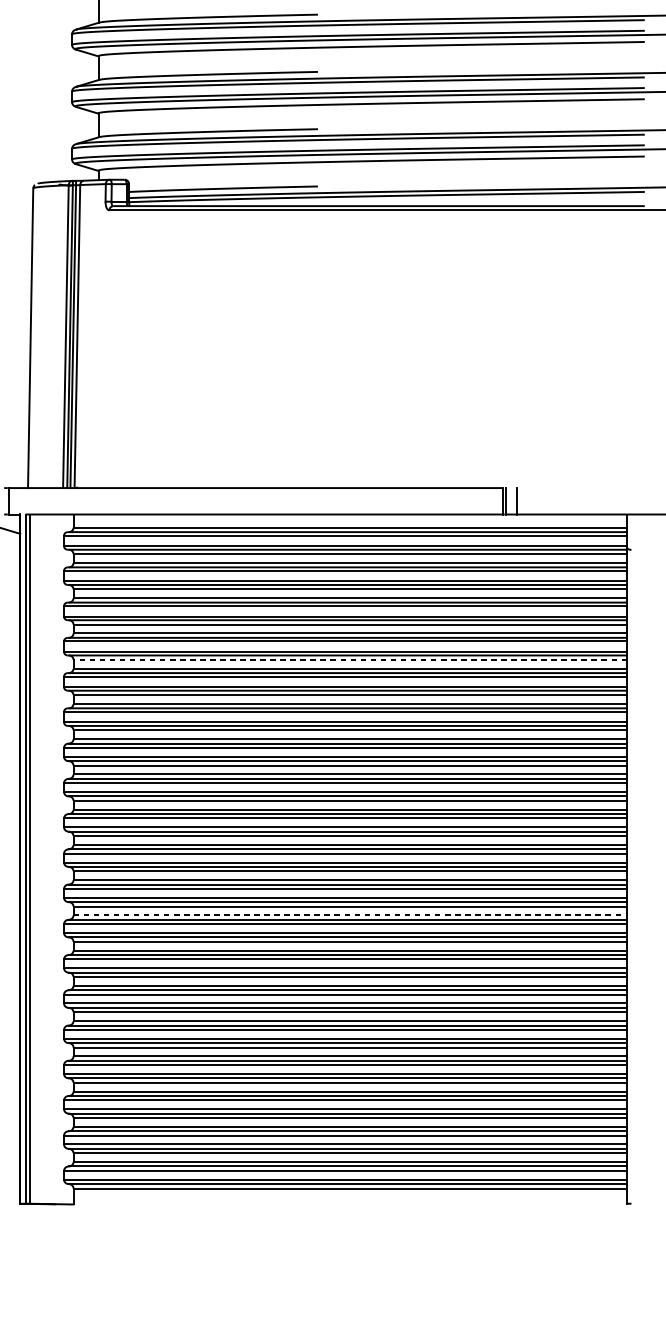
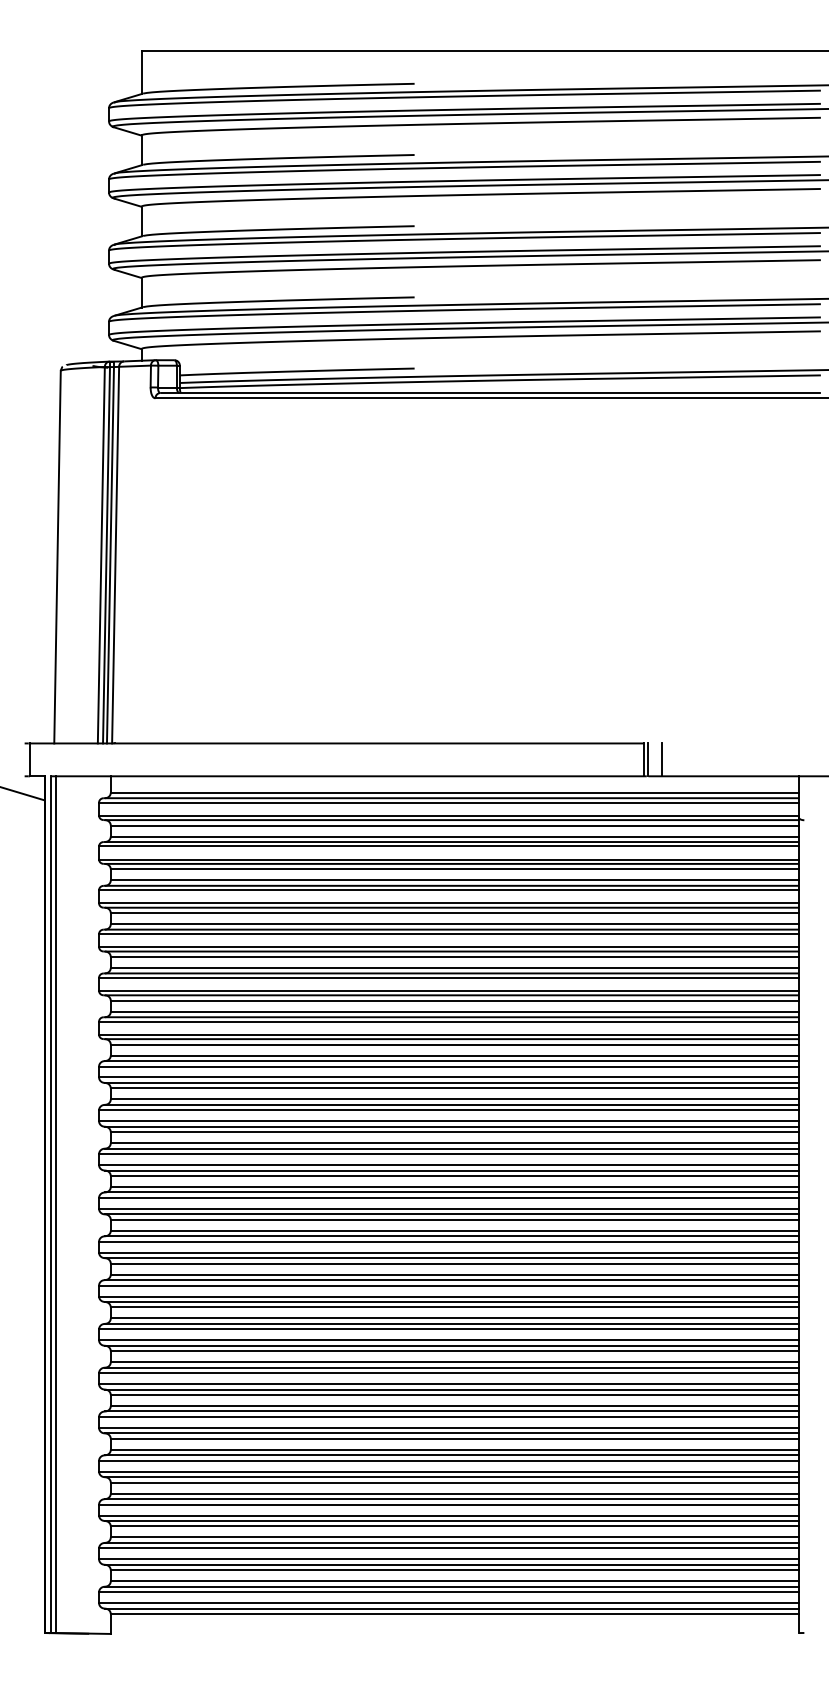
line: (350, 660) -> (454, 957), dashed -> solid
line: (350, 915) -> (455, 1274), dashed -> solid

